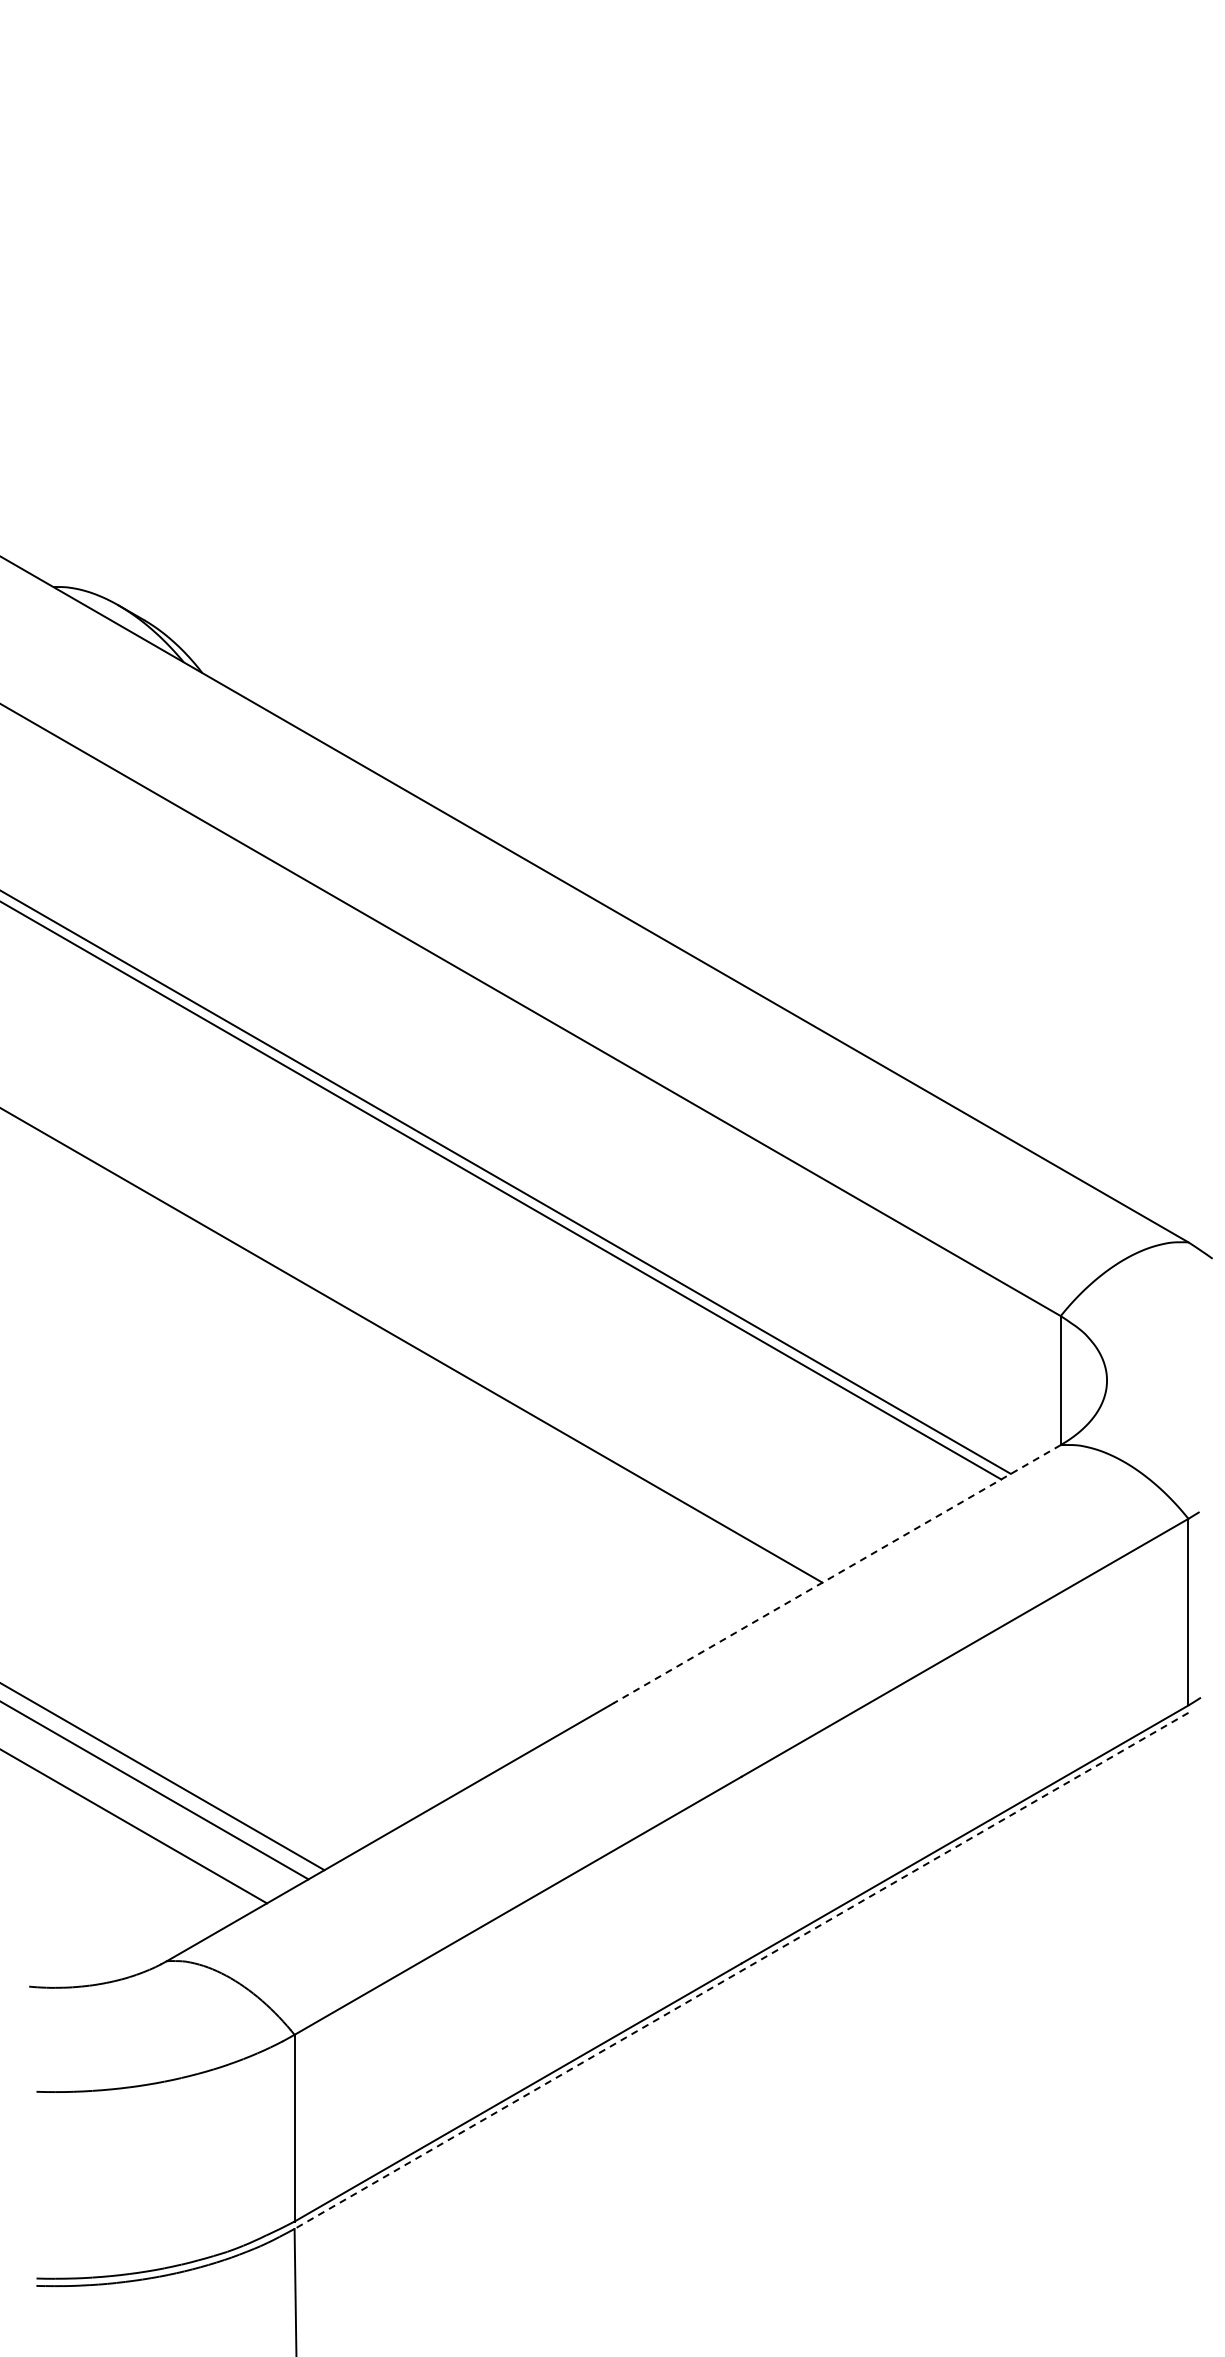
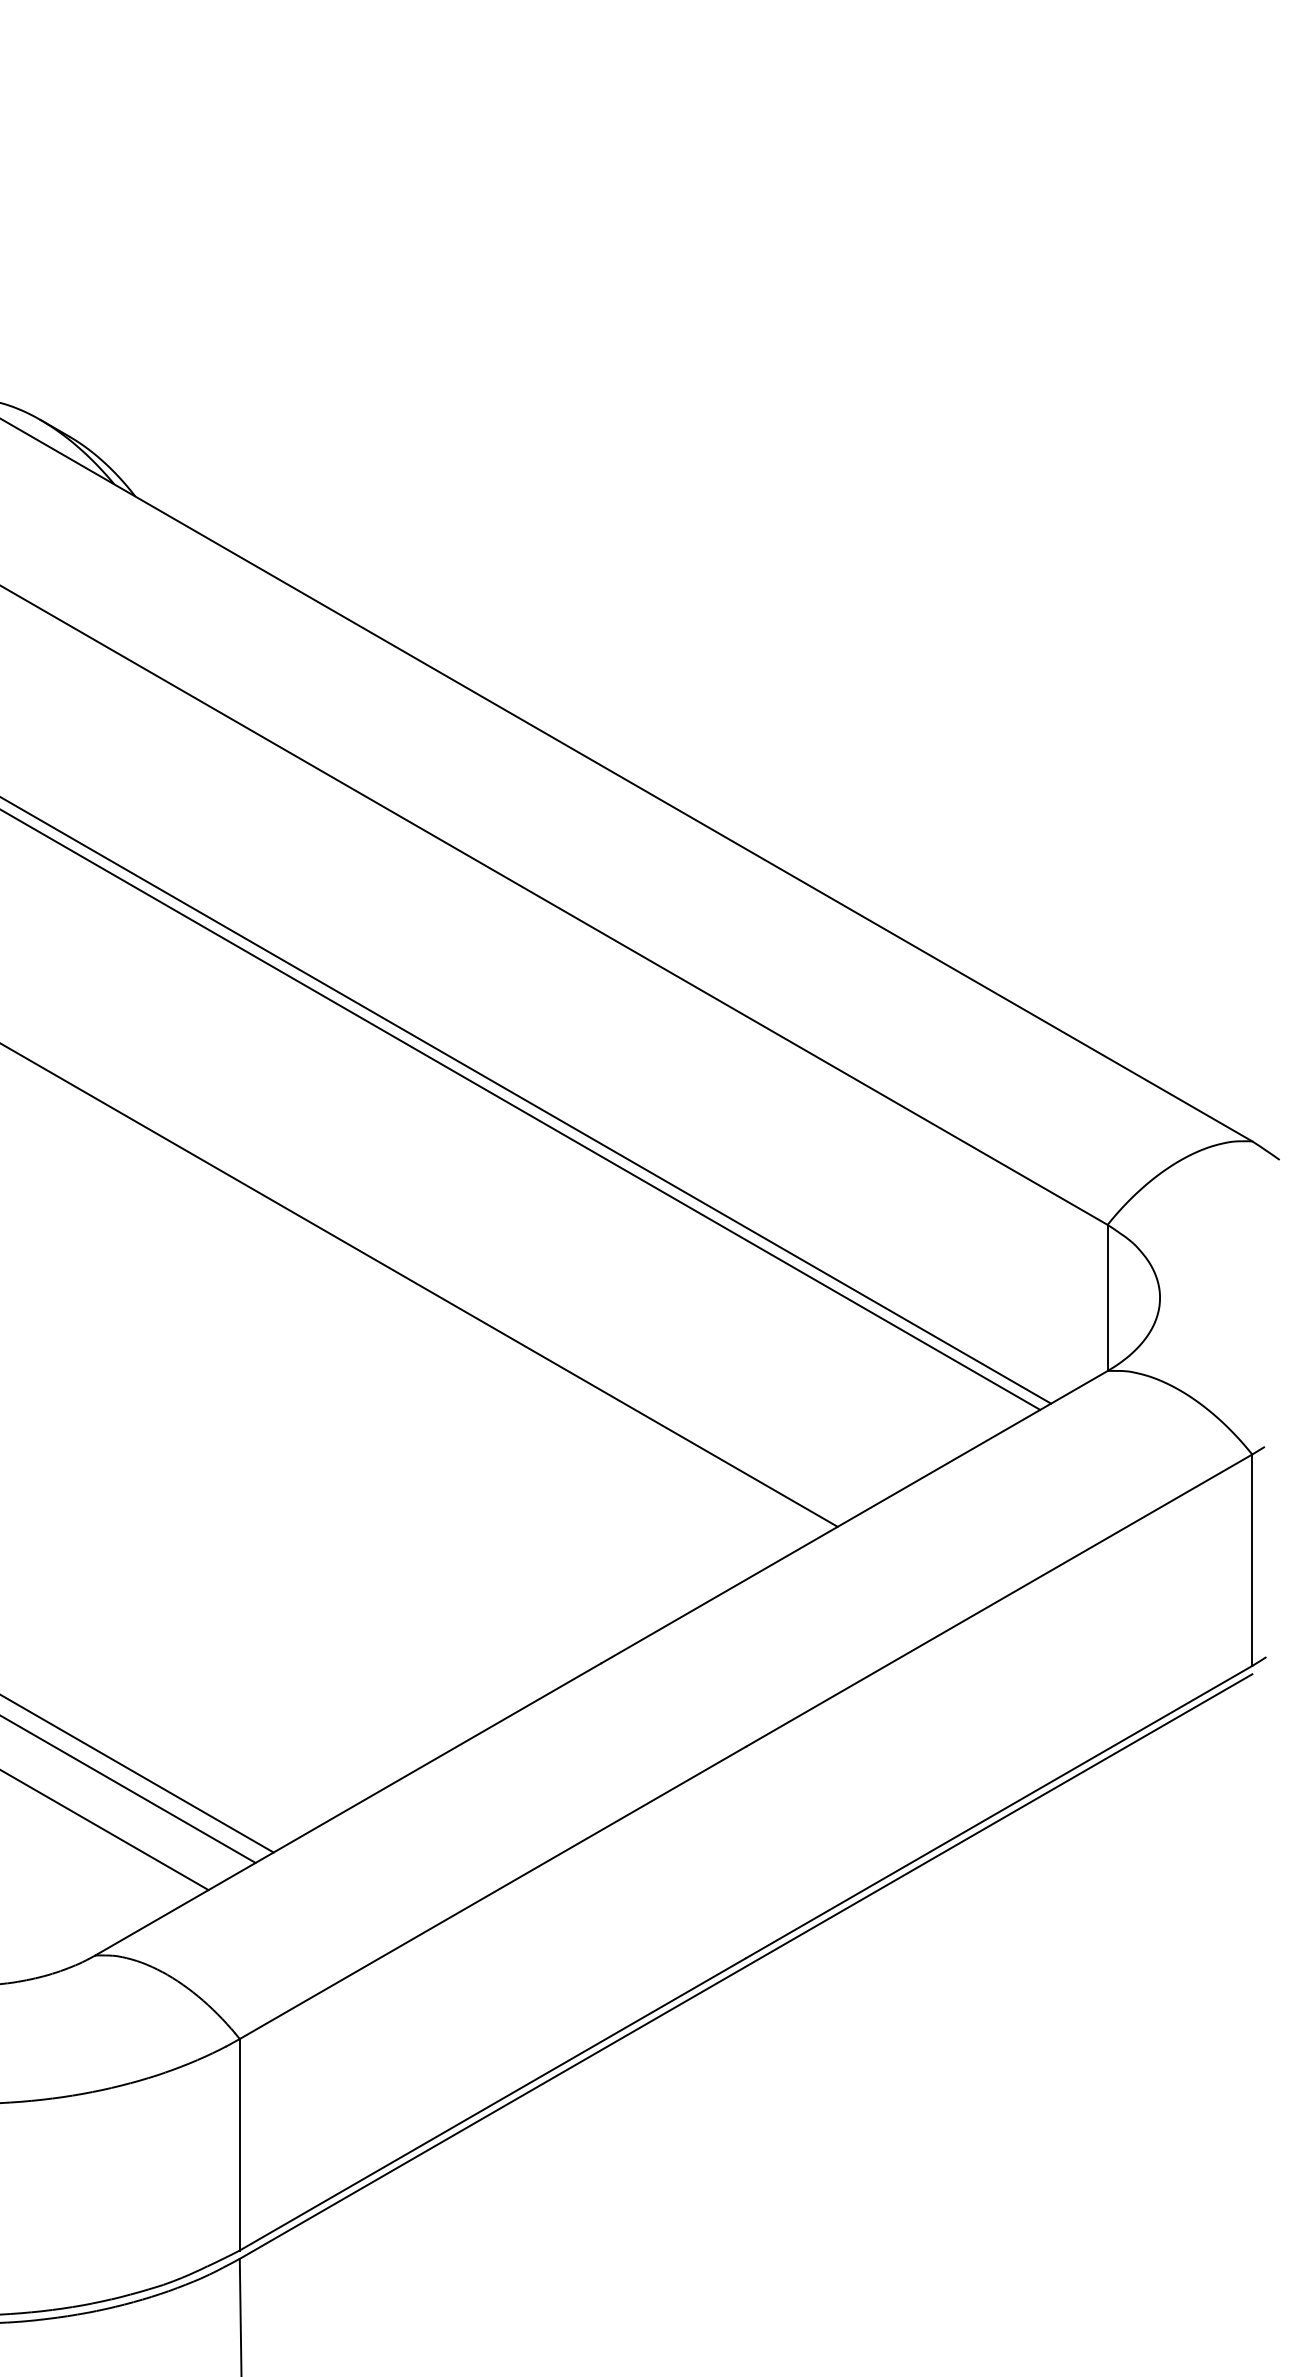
line: (836, 1574) -> (853, 1517), dashed -> solid
line: (741, 1971) -> (746, 1967), dashed -> solid

